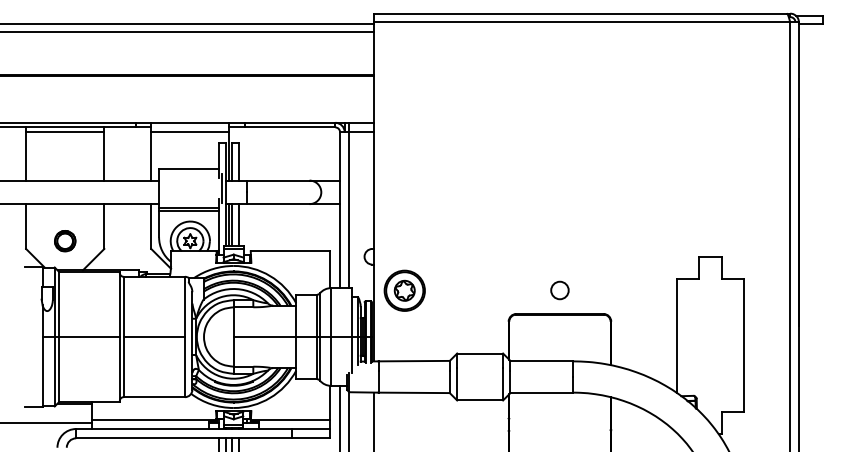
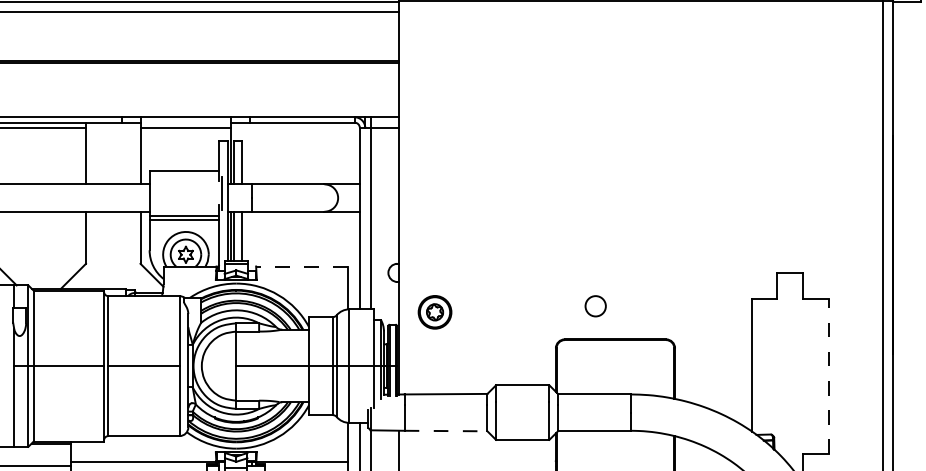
part: (65, 241) -> (40, 255), removed
line: (289, 251) -> (301, 266), solid -> dashed
part: (404, 290) -> (434, 312), size x0.7
circle: (559, 290) -> (595, 306), moved
line: (743, 345) -> (828, 376), solid -> dashed
line: (414, 392) -> (446, 430), solid -> dashed

